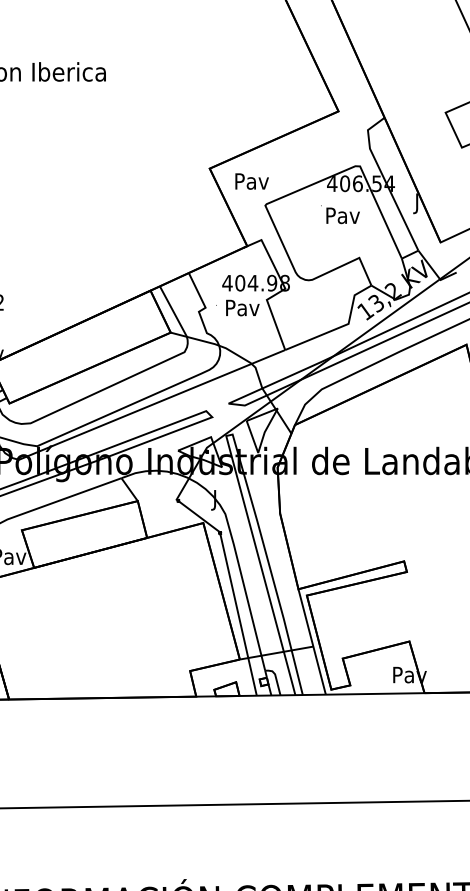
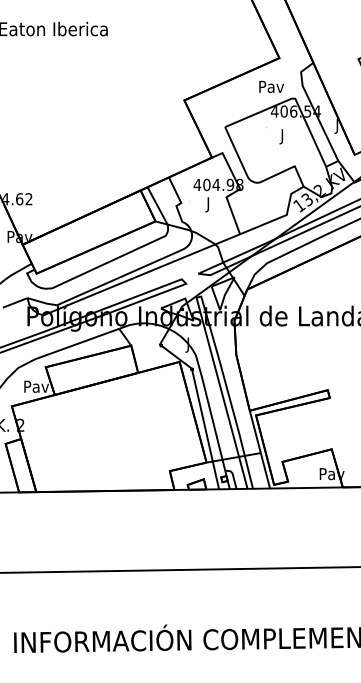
text: (251, 180) -> (271, 86), moved
text: (342, 217) -> (282, 136), Pav -> J
text: (242, 309) -> (208, 204), Pav -> J

